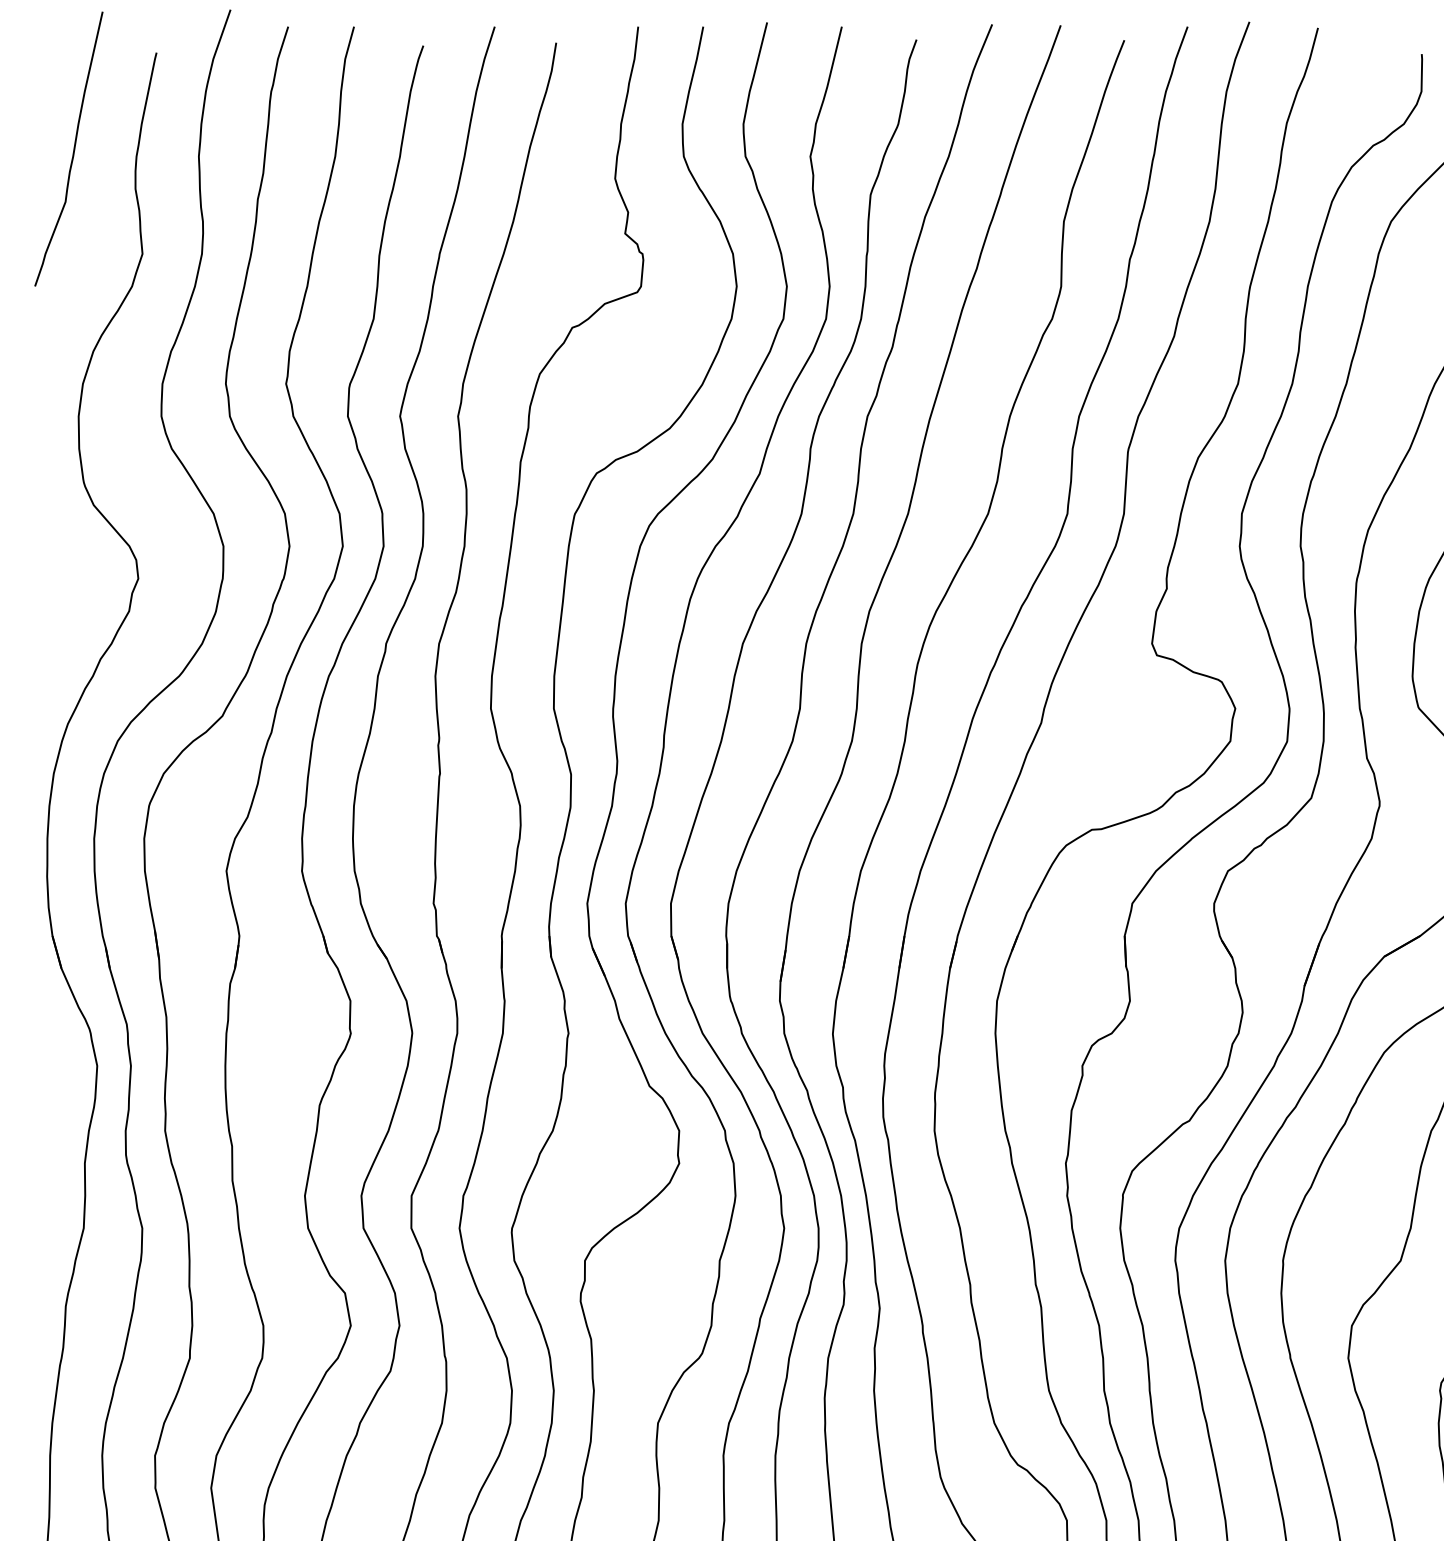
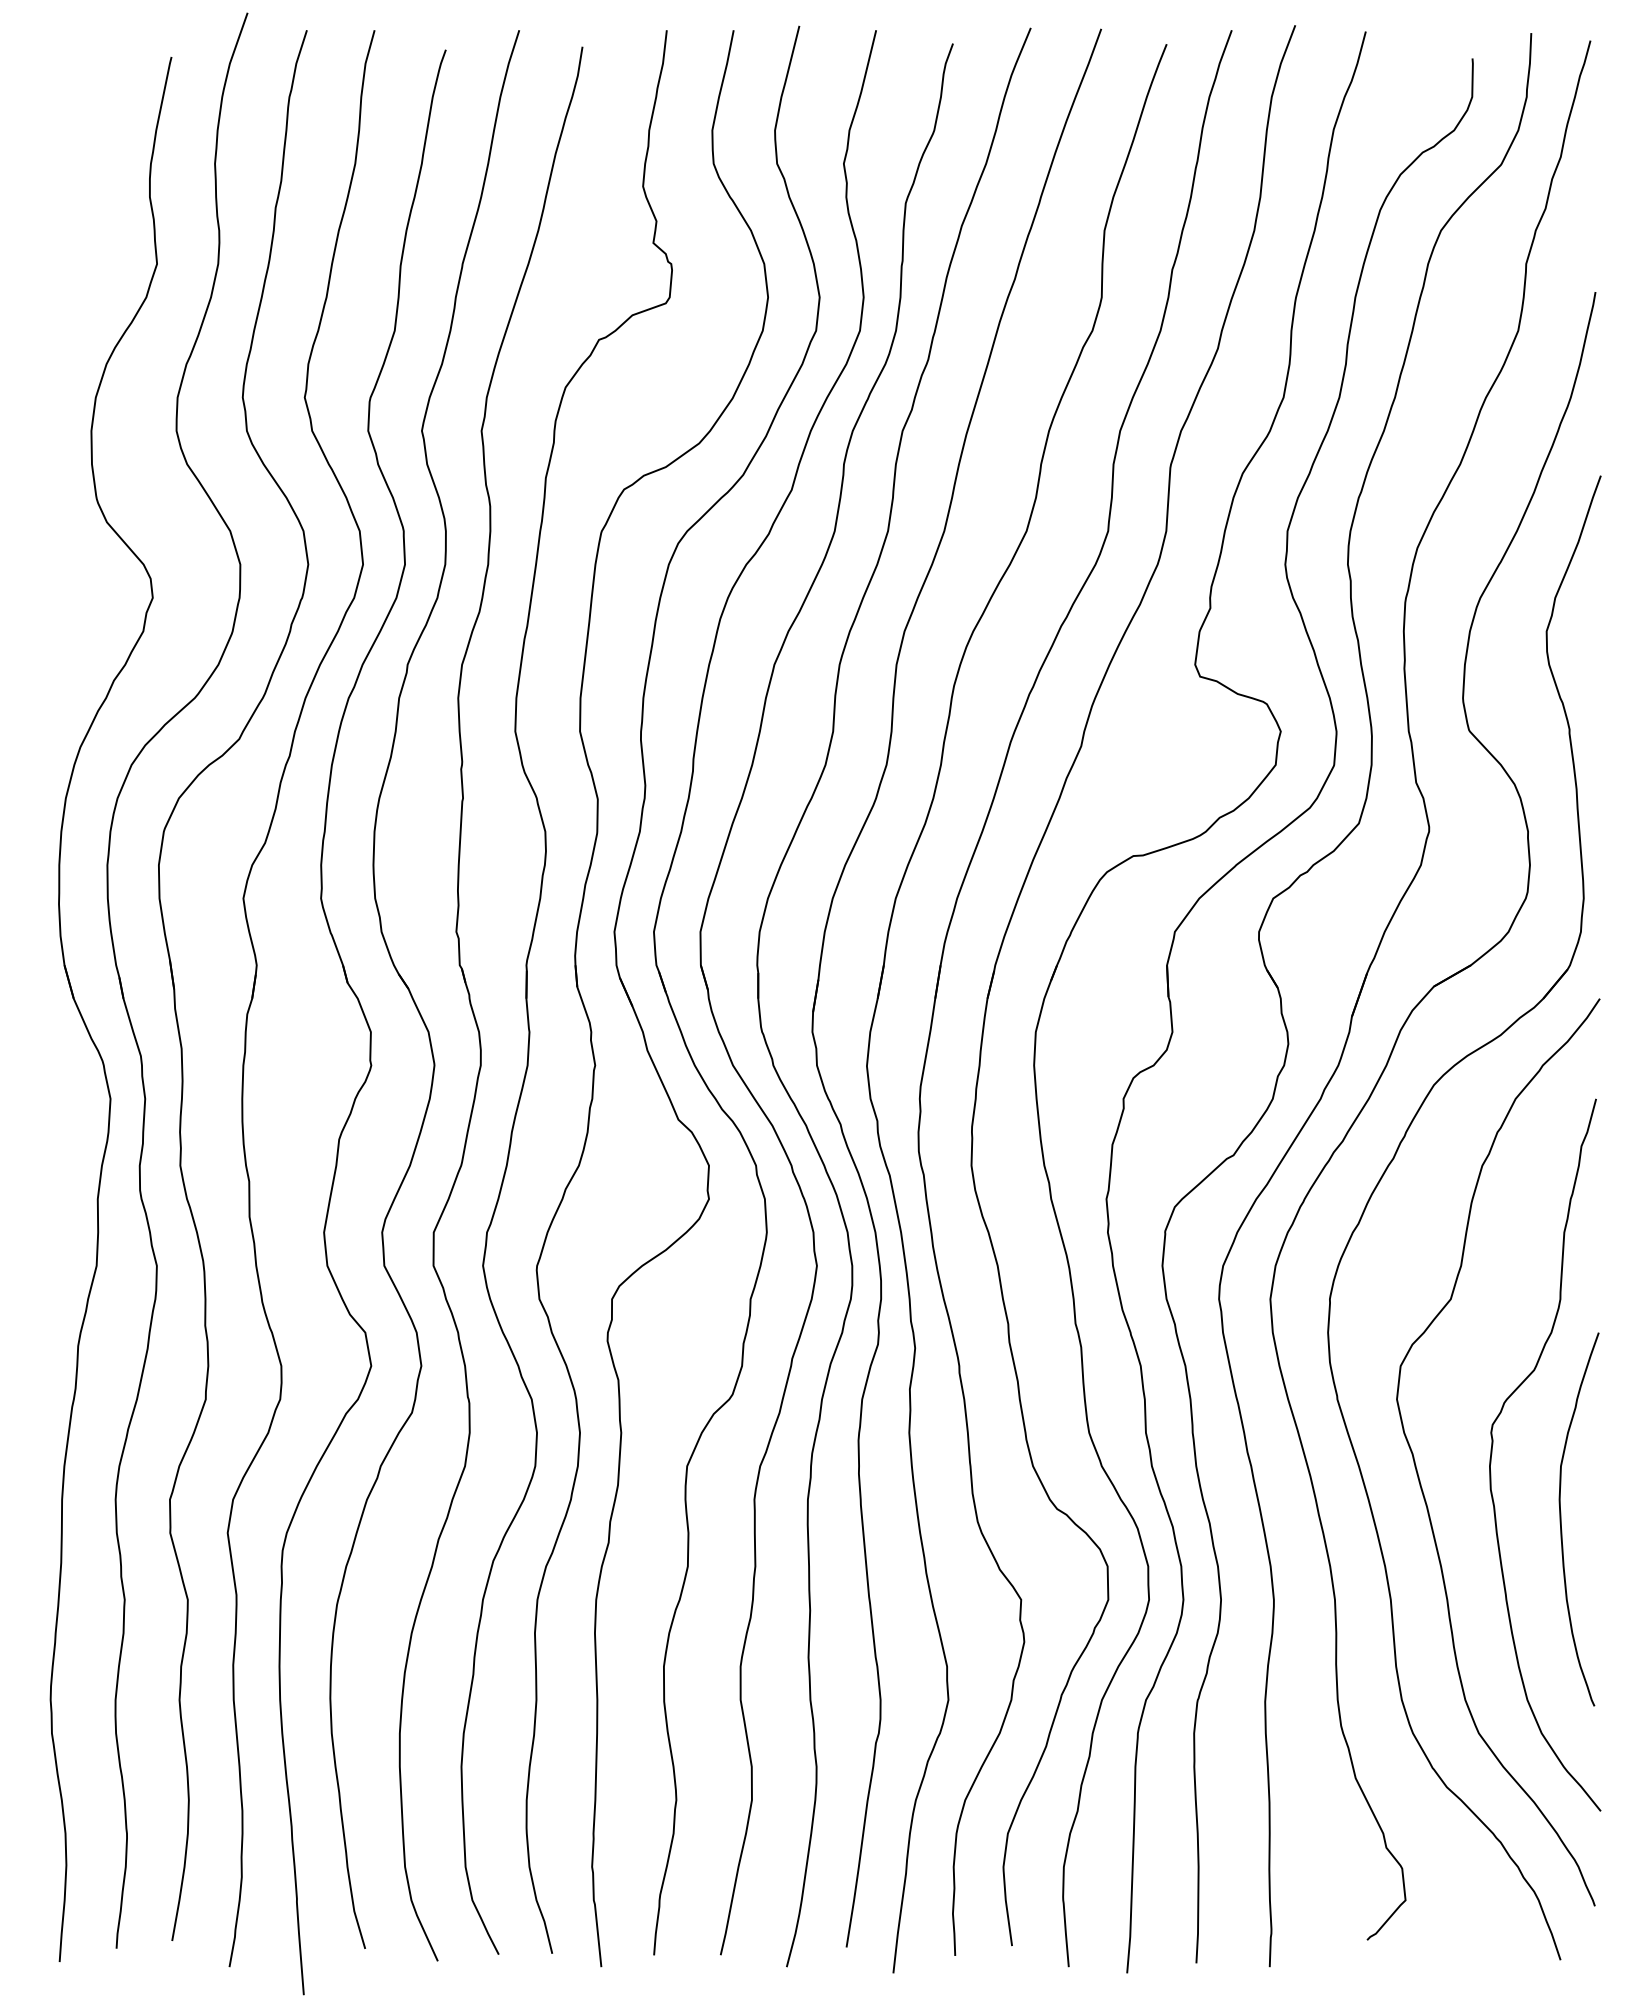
curve: (72, 150) -> (85, 157), removed

